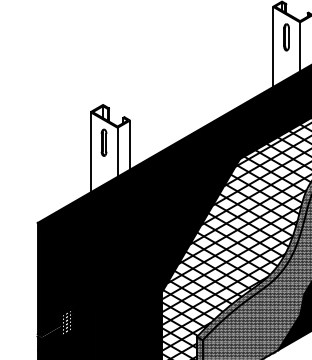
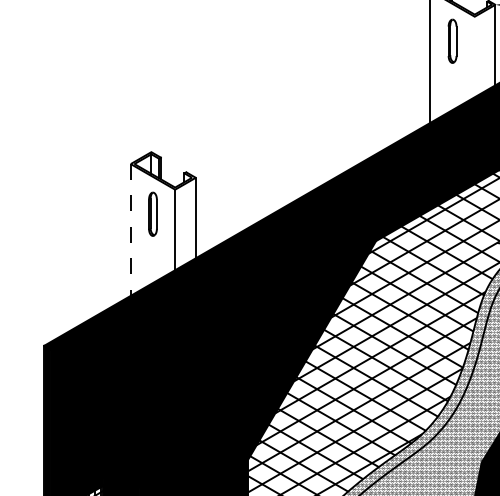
line: (300, 46) -> (475, 56), removed
line: (90, 152) -> (130, 230), solid -> dashed

